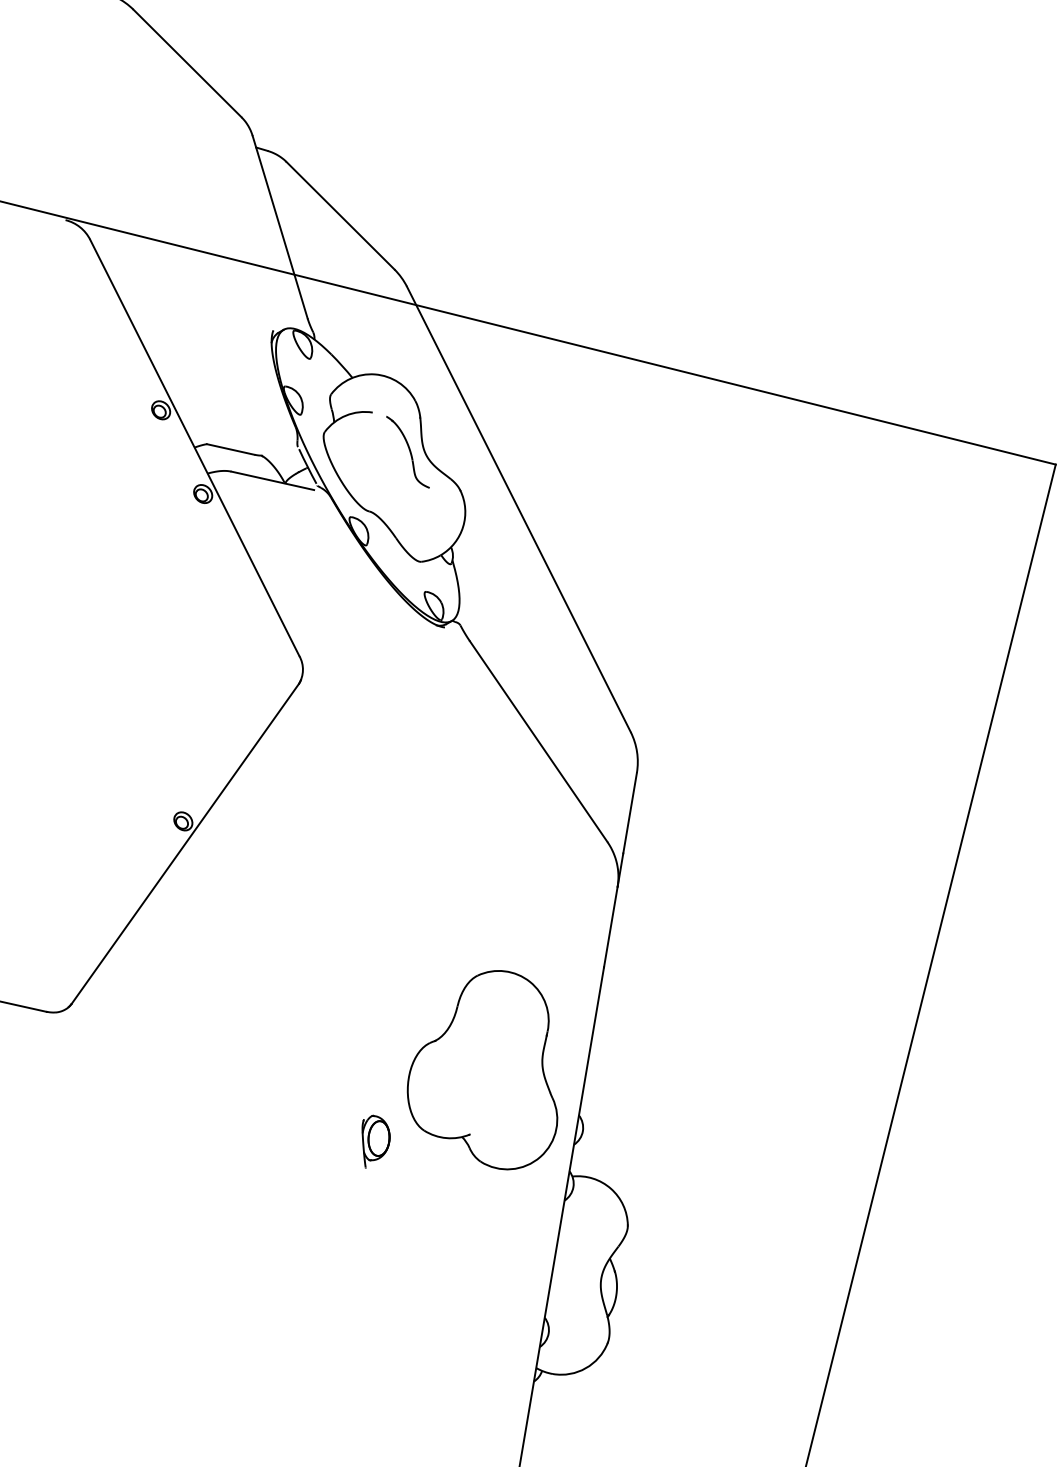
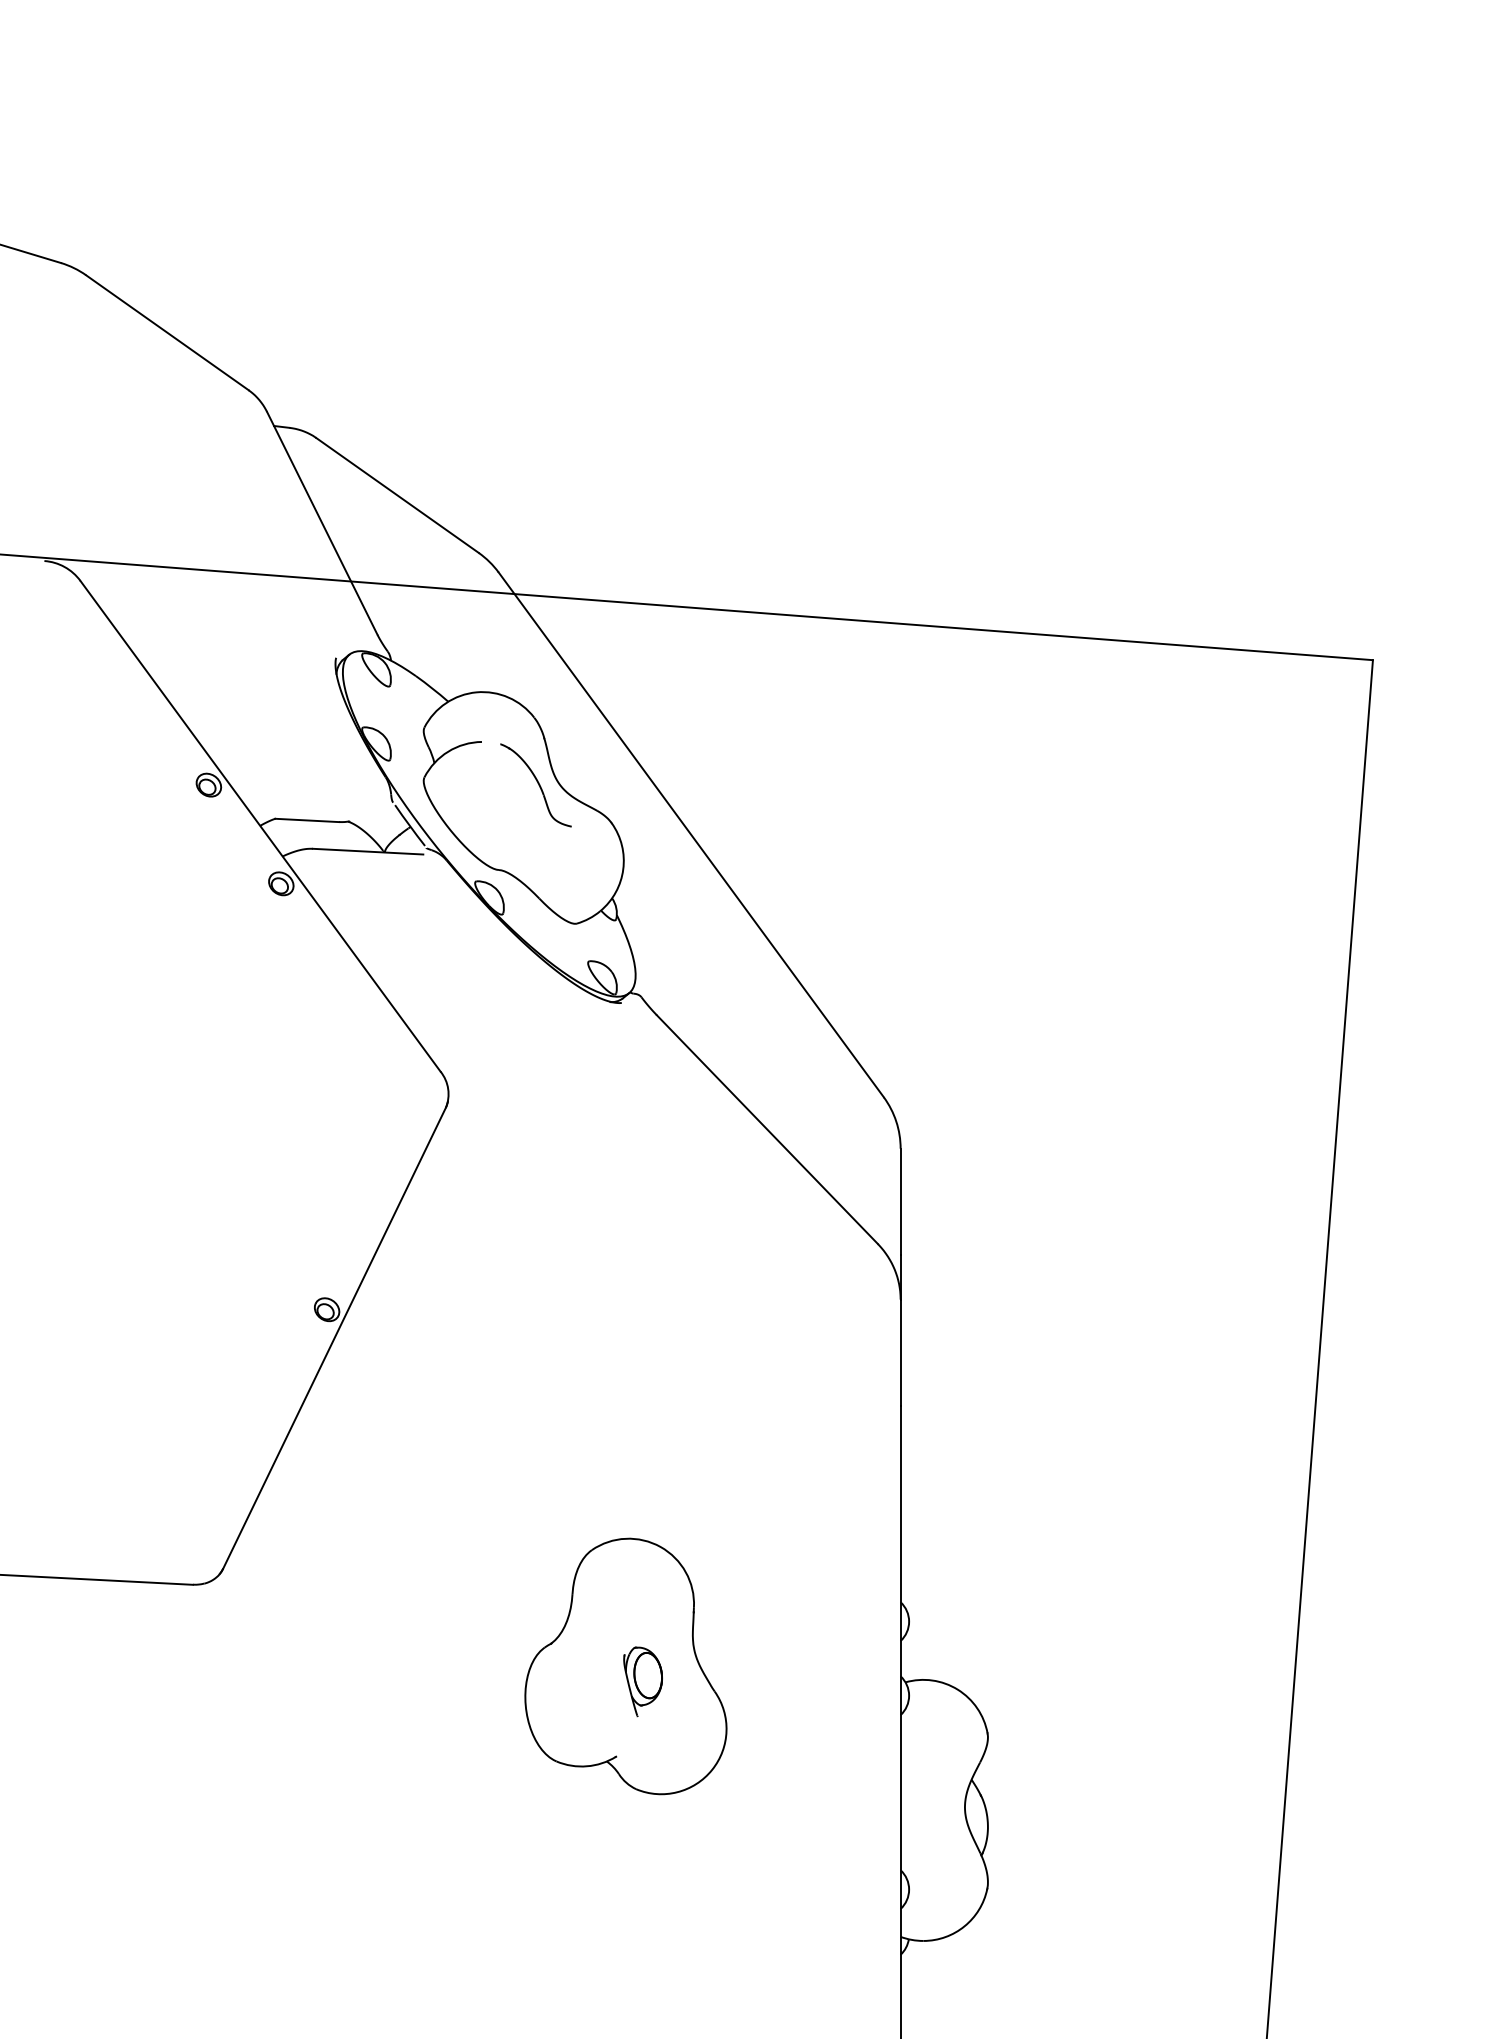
part: (488, 1067) -> (625, 1666), moved

